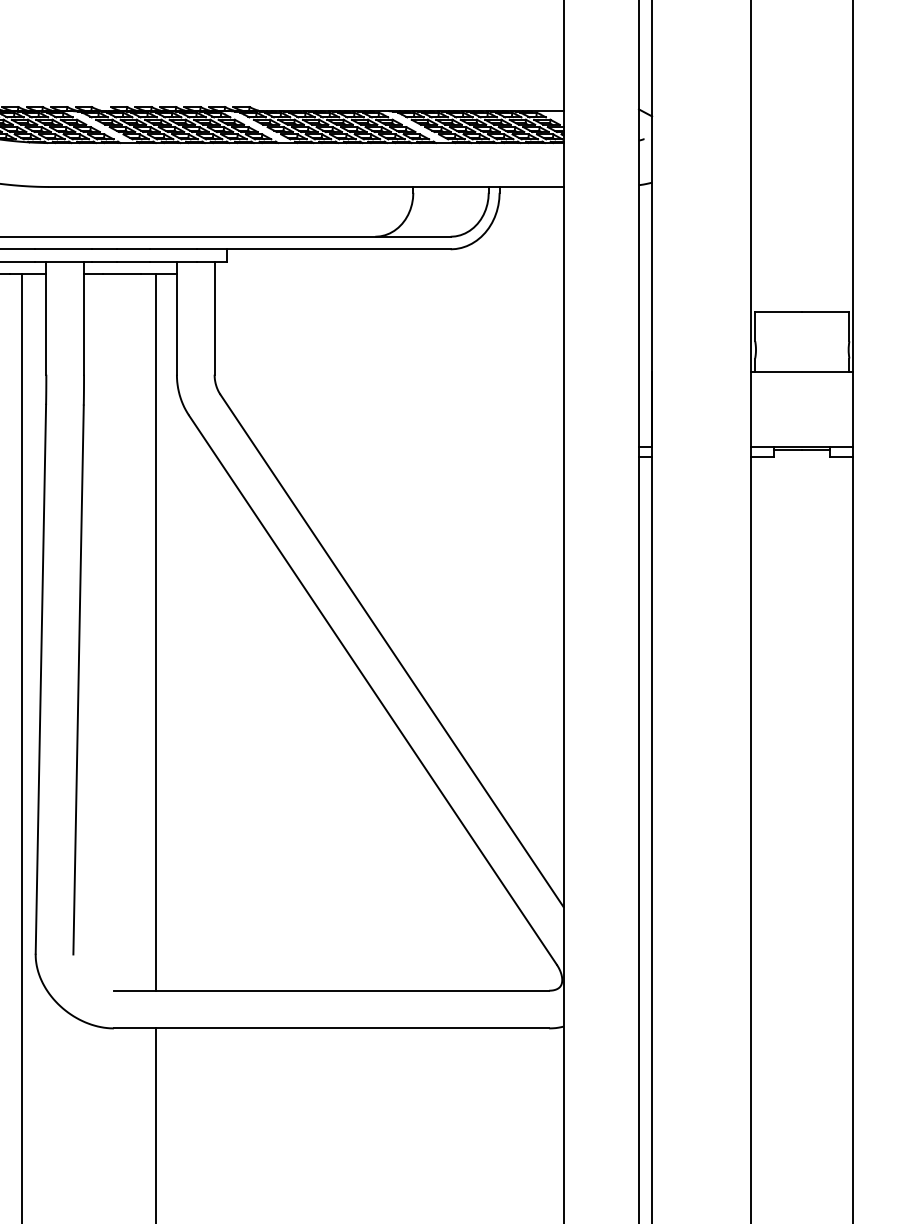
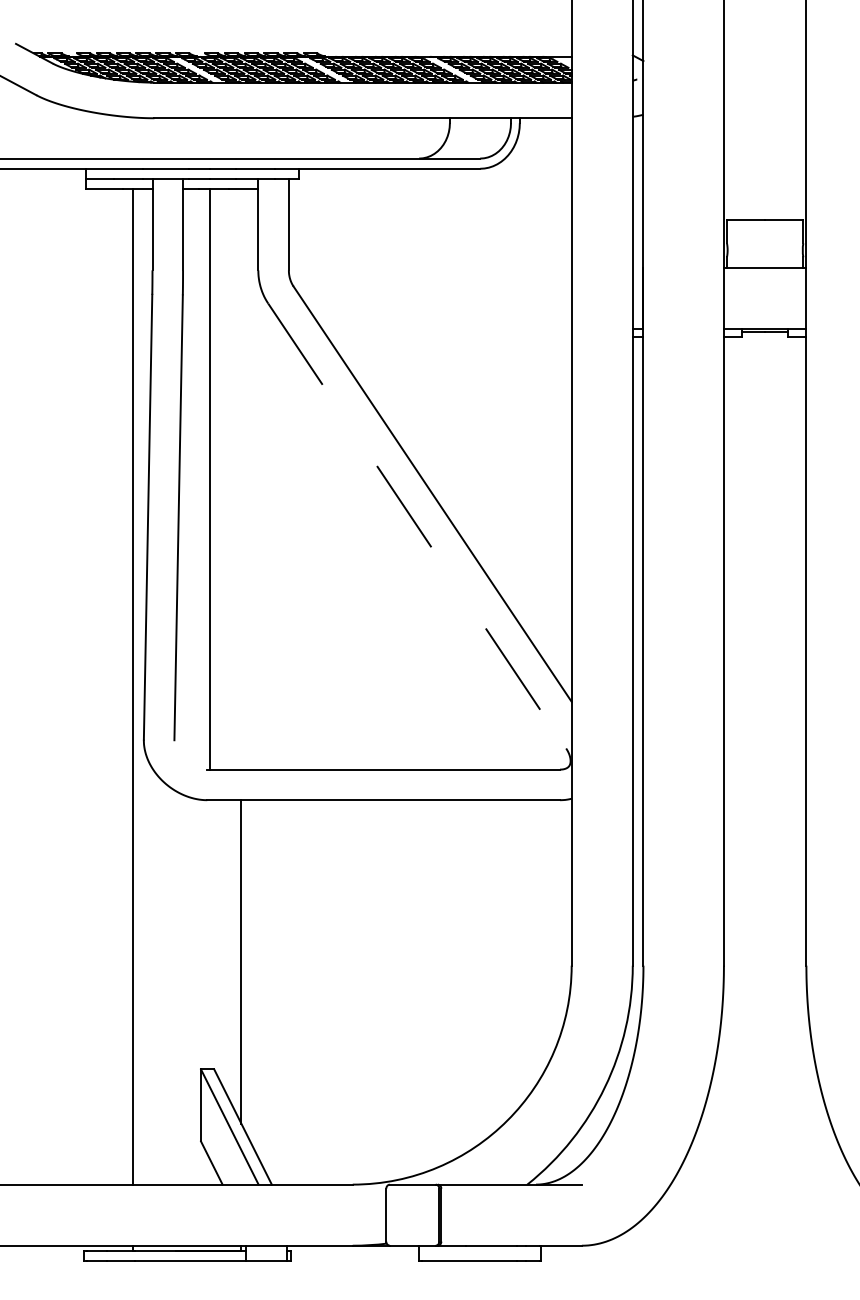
line: (156, 632) -> (210, 479), moved
line: (373, 690) -> (417, 526), solid -> dashed

